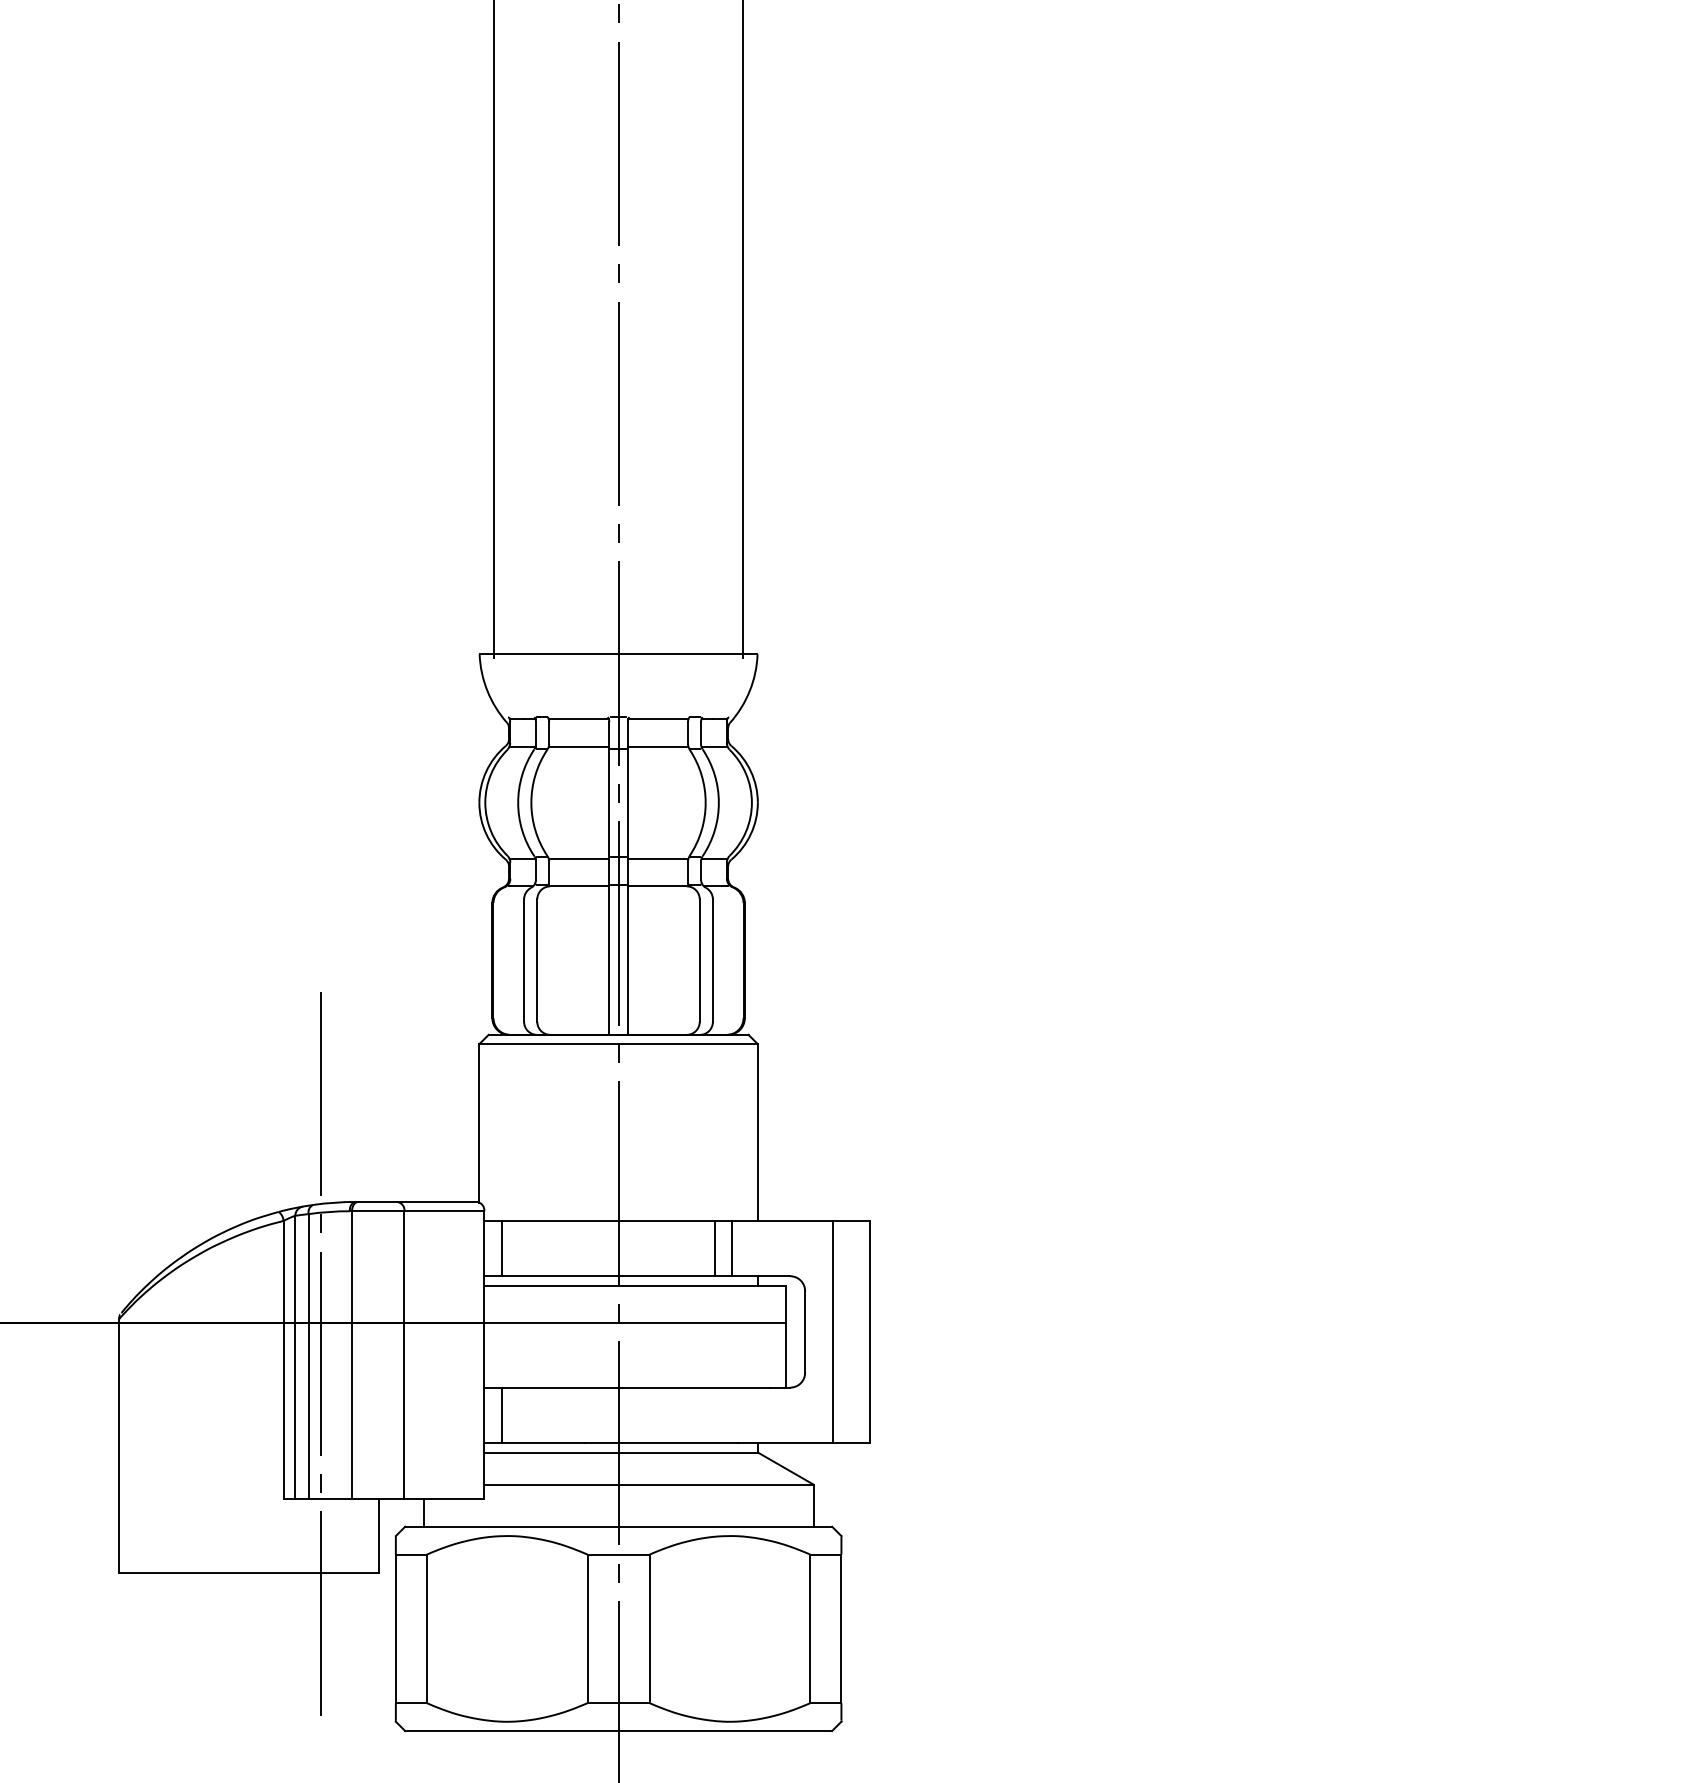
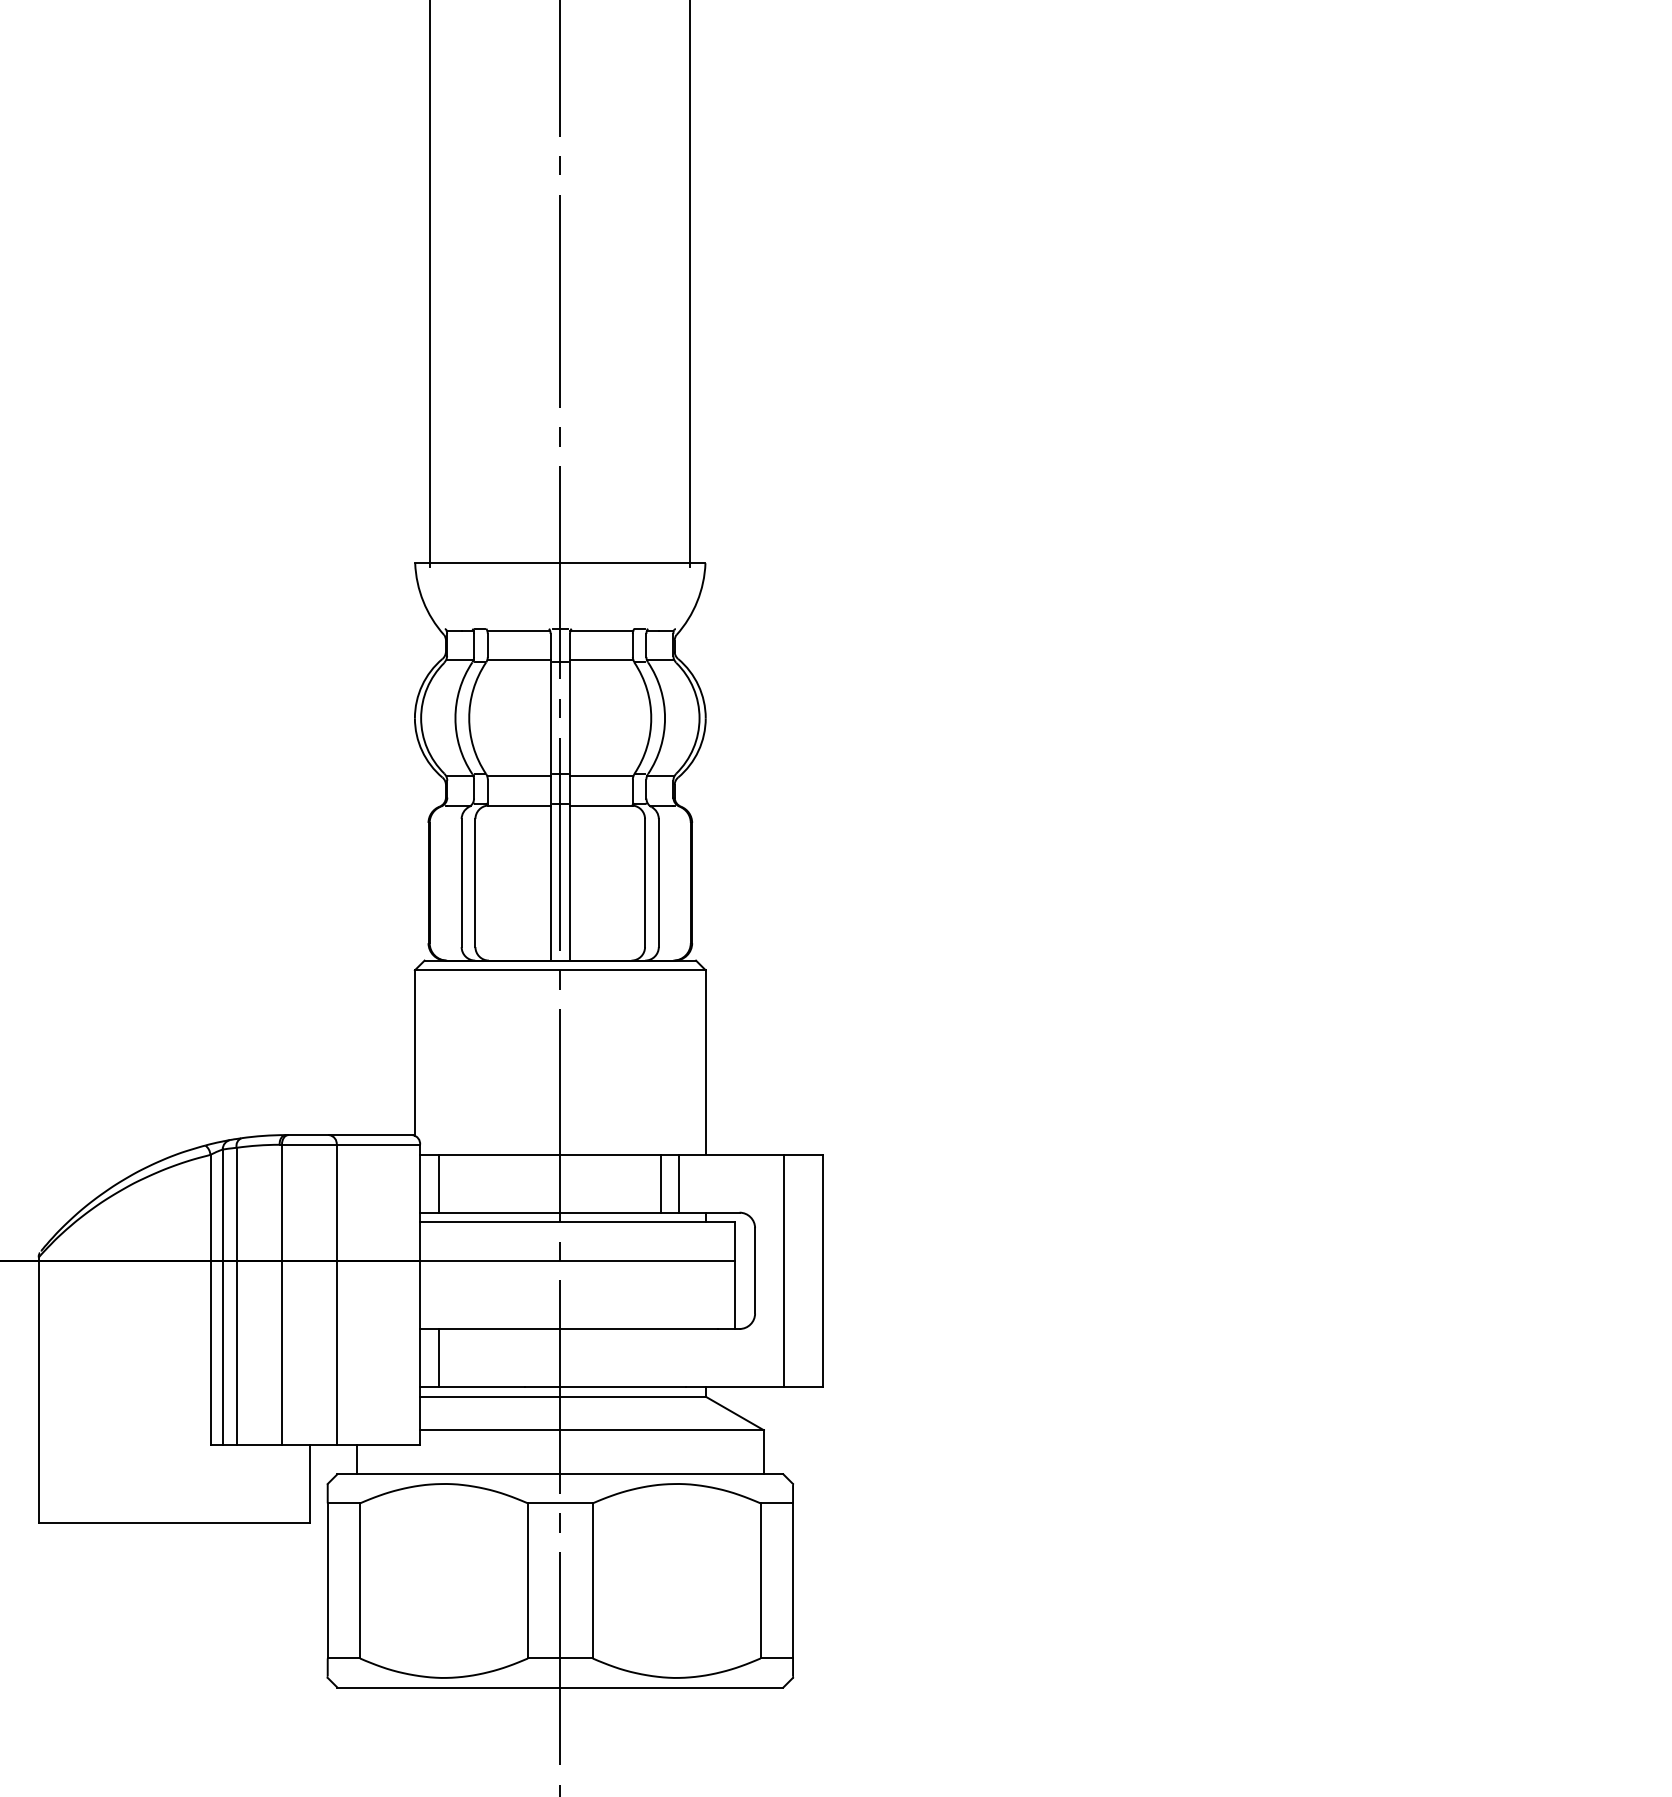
line: (321, 1353) -> (250, 1293), removed

